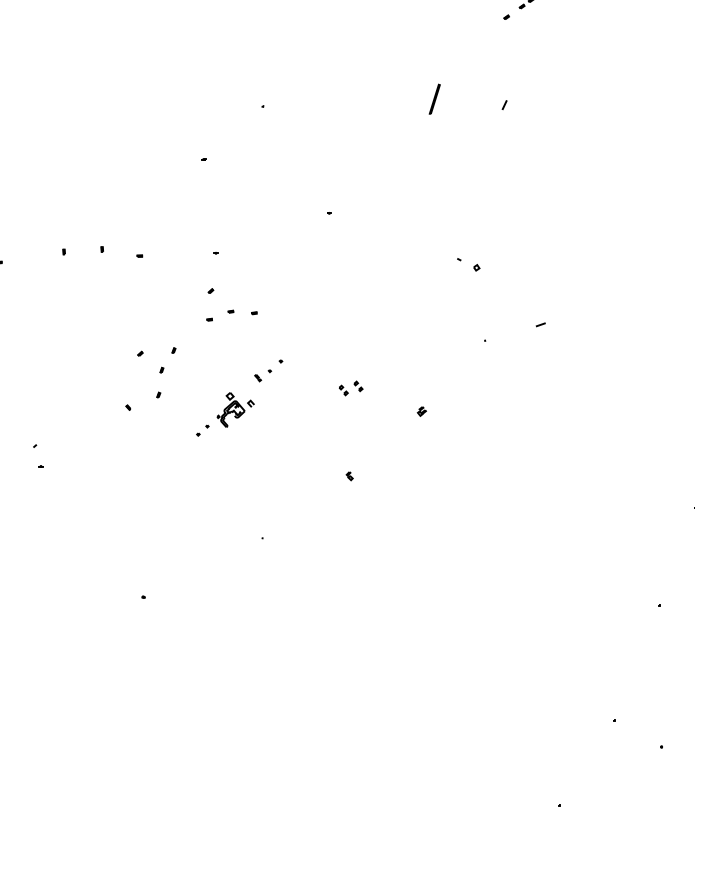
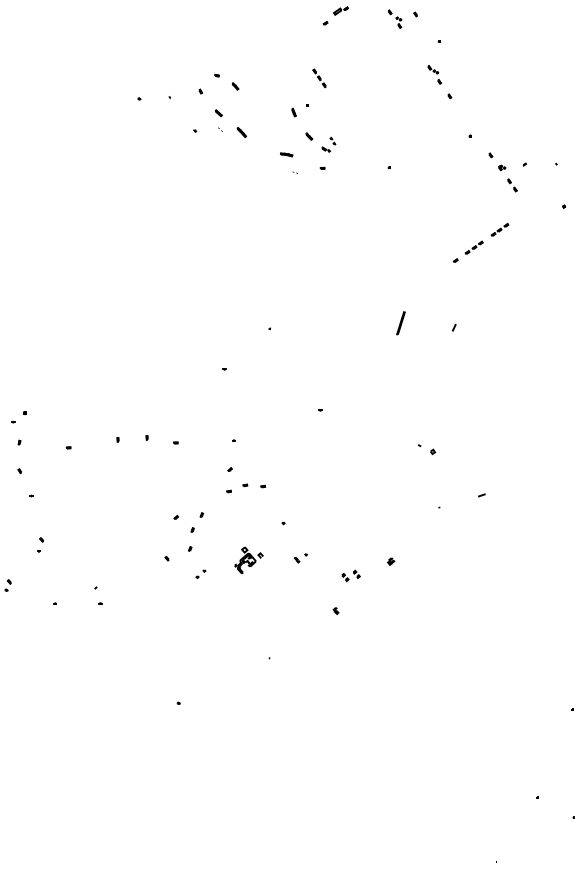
part: (262, 376) -> (300, 558), moved
part: (350, 387) -> (350, 575), moved
part: (202, 431) -> (200, 574), moved

